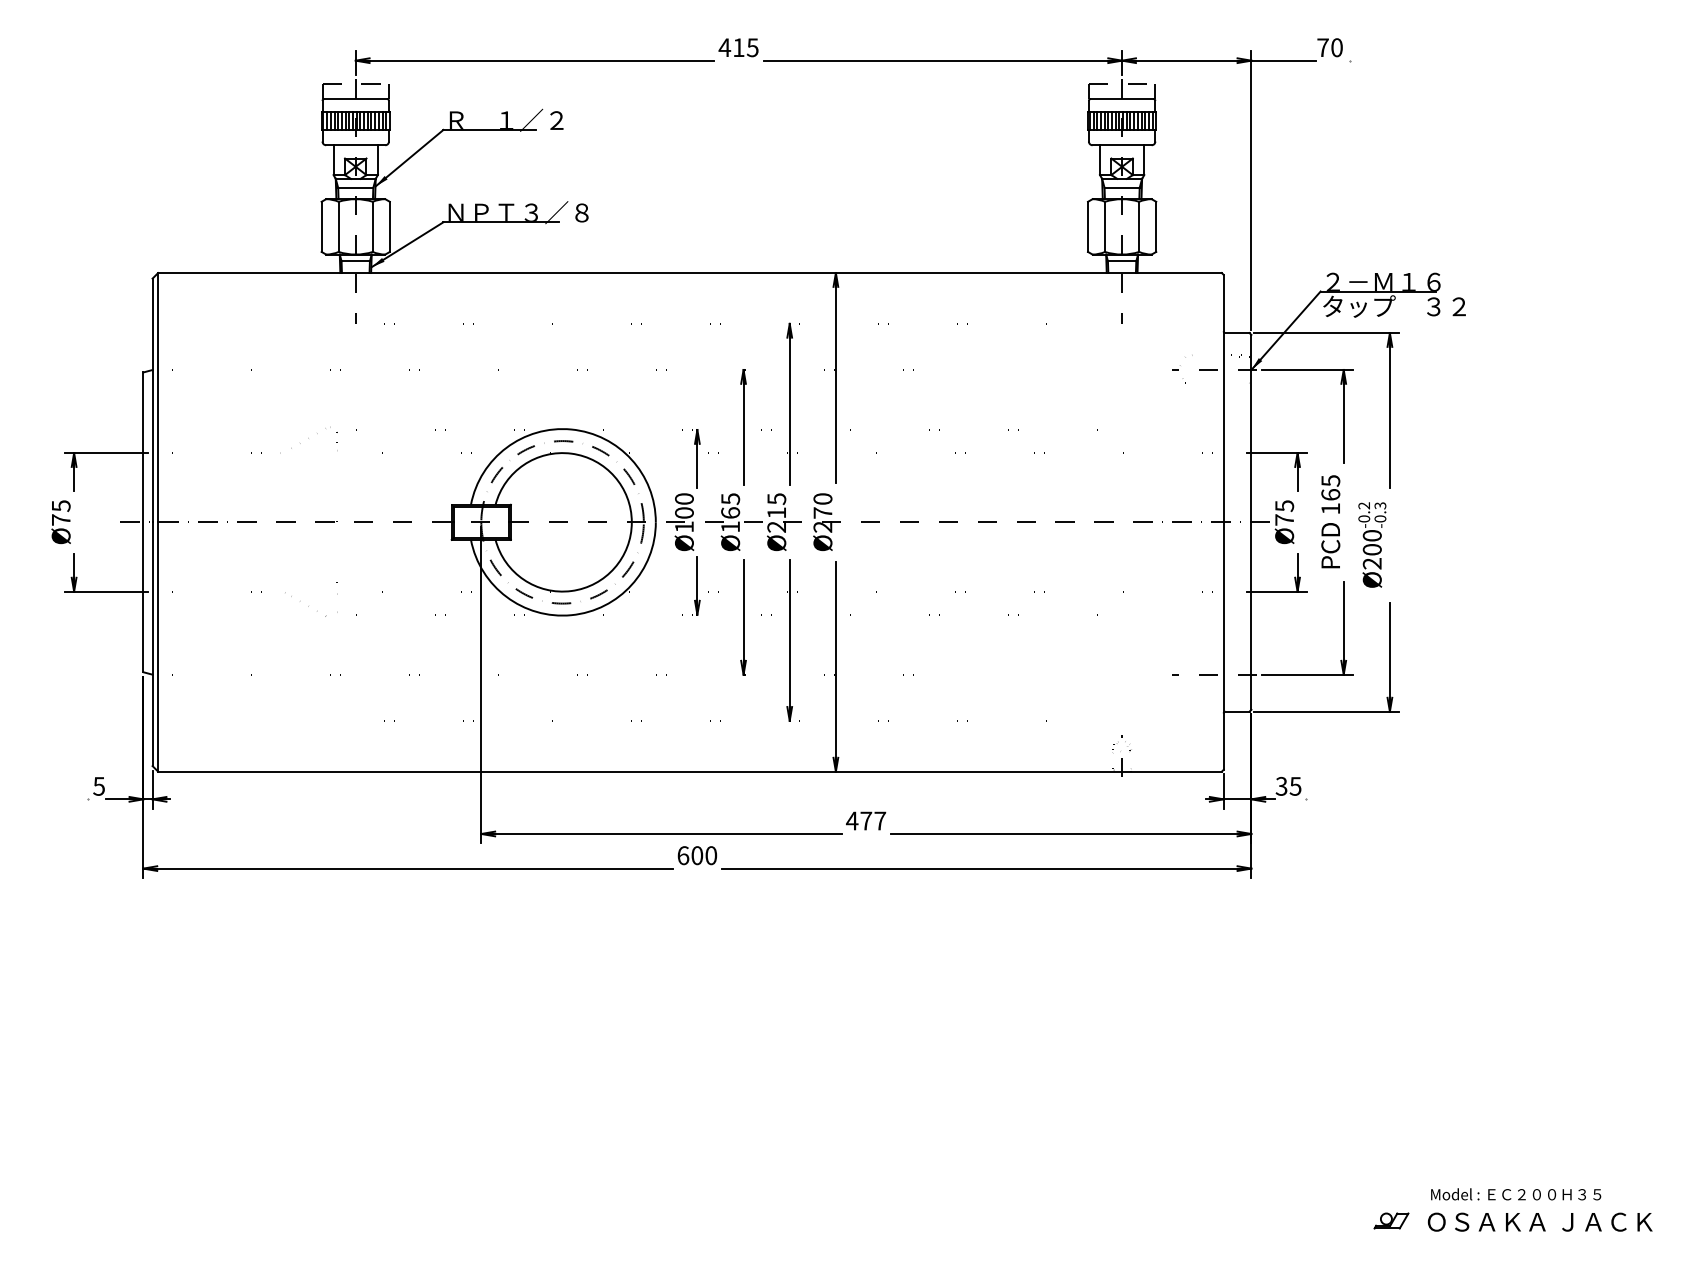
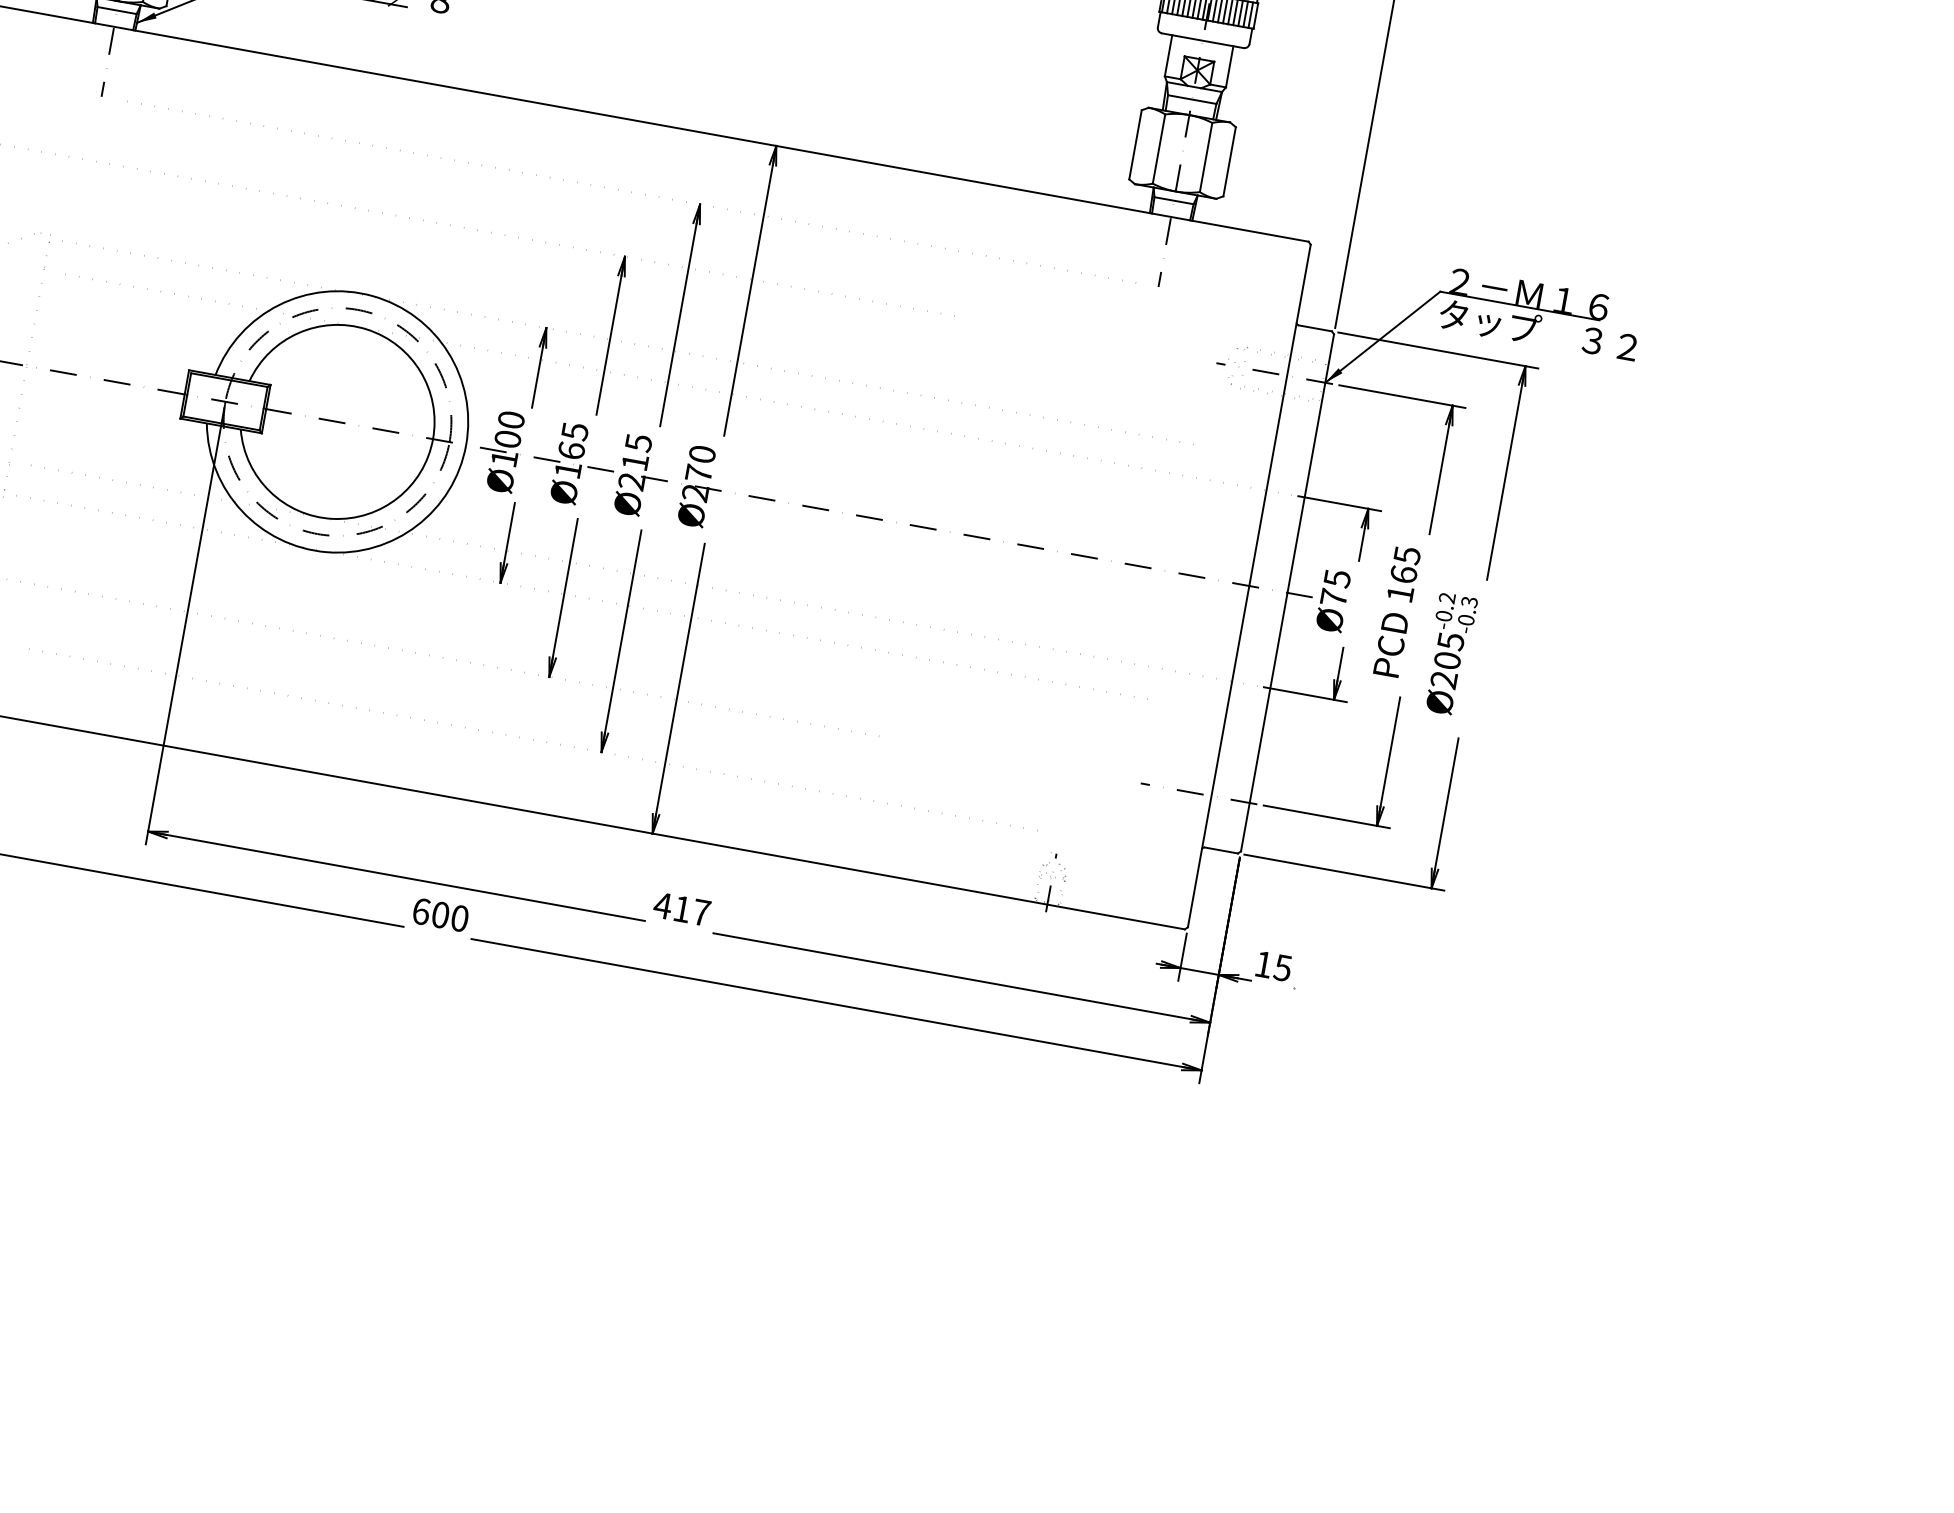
text: (1371, 535) -> (1449, 640), Ø200 -> Ø205
text: (1281, 785) -> (1263, 963), 35 -> 15
text: (866, 820) -> (682, 908), 477 -> 417

